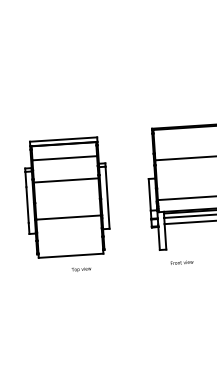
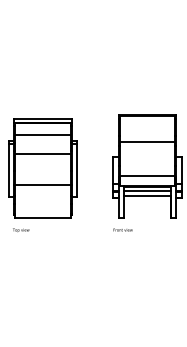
text: (181, 262) -> (122, 229), moved
text: (81, 269) -> (21, 230), moved

